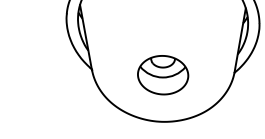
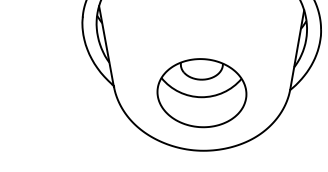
part: (162, 74) -> (201, 92), size x1.43

